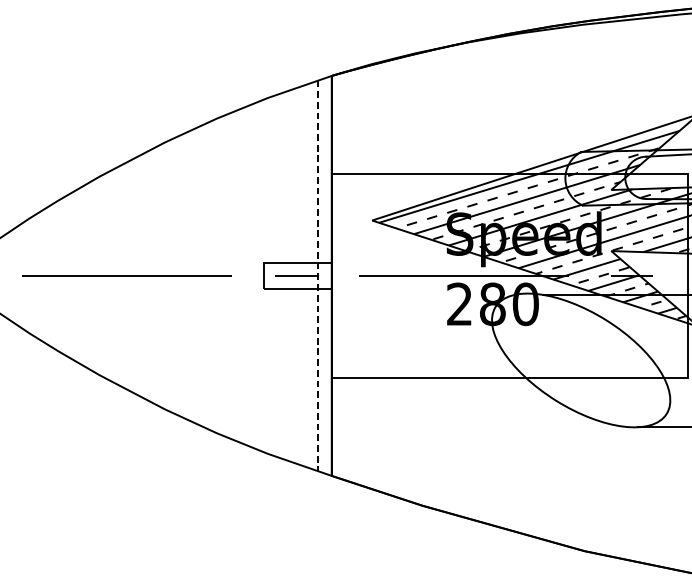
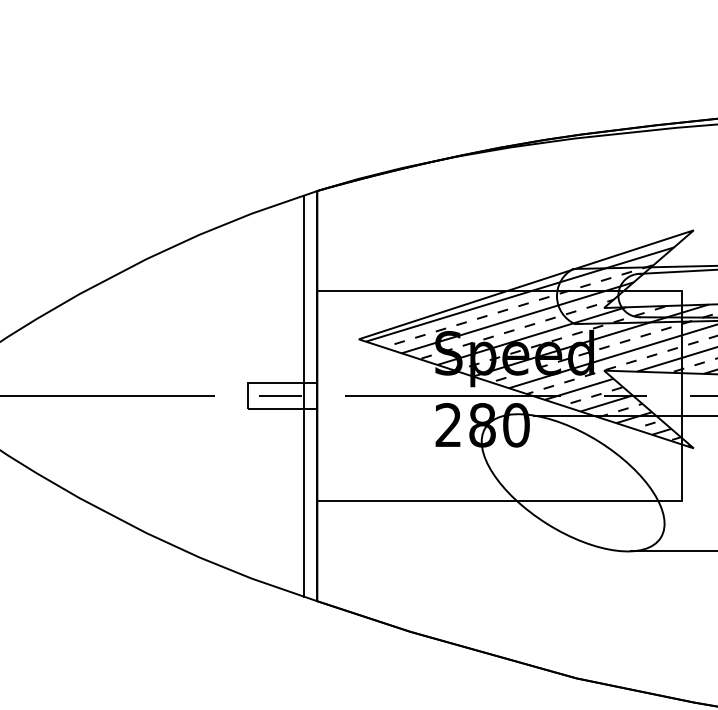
line: (318, 276) -> (303, 396), dashed -> solid

